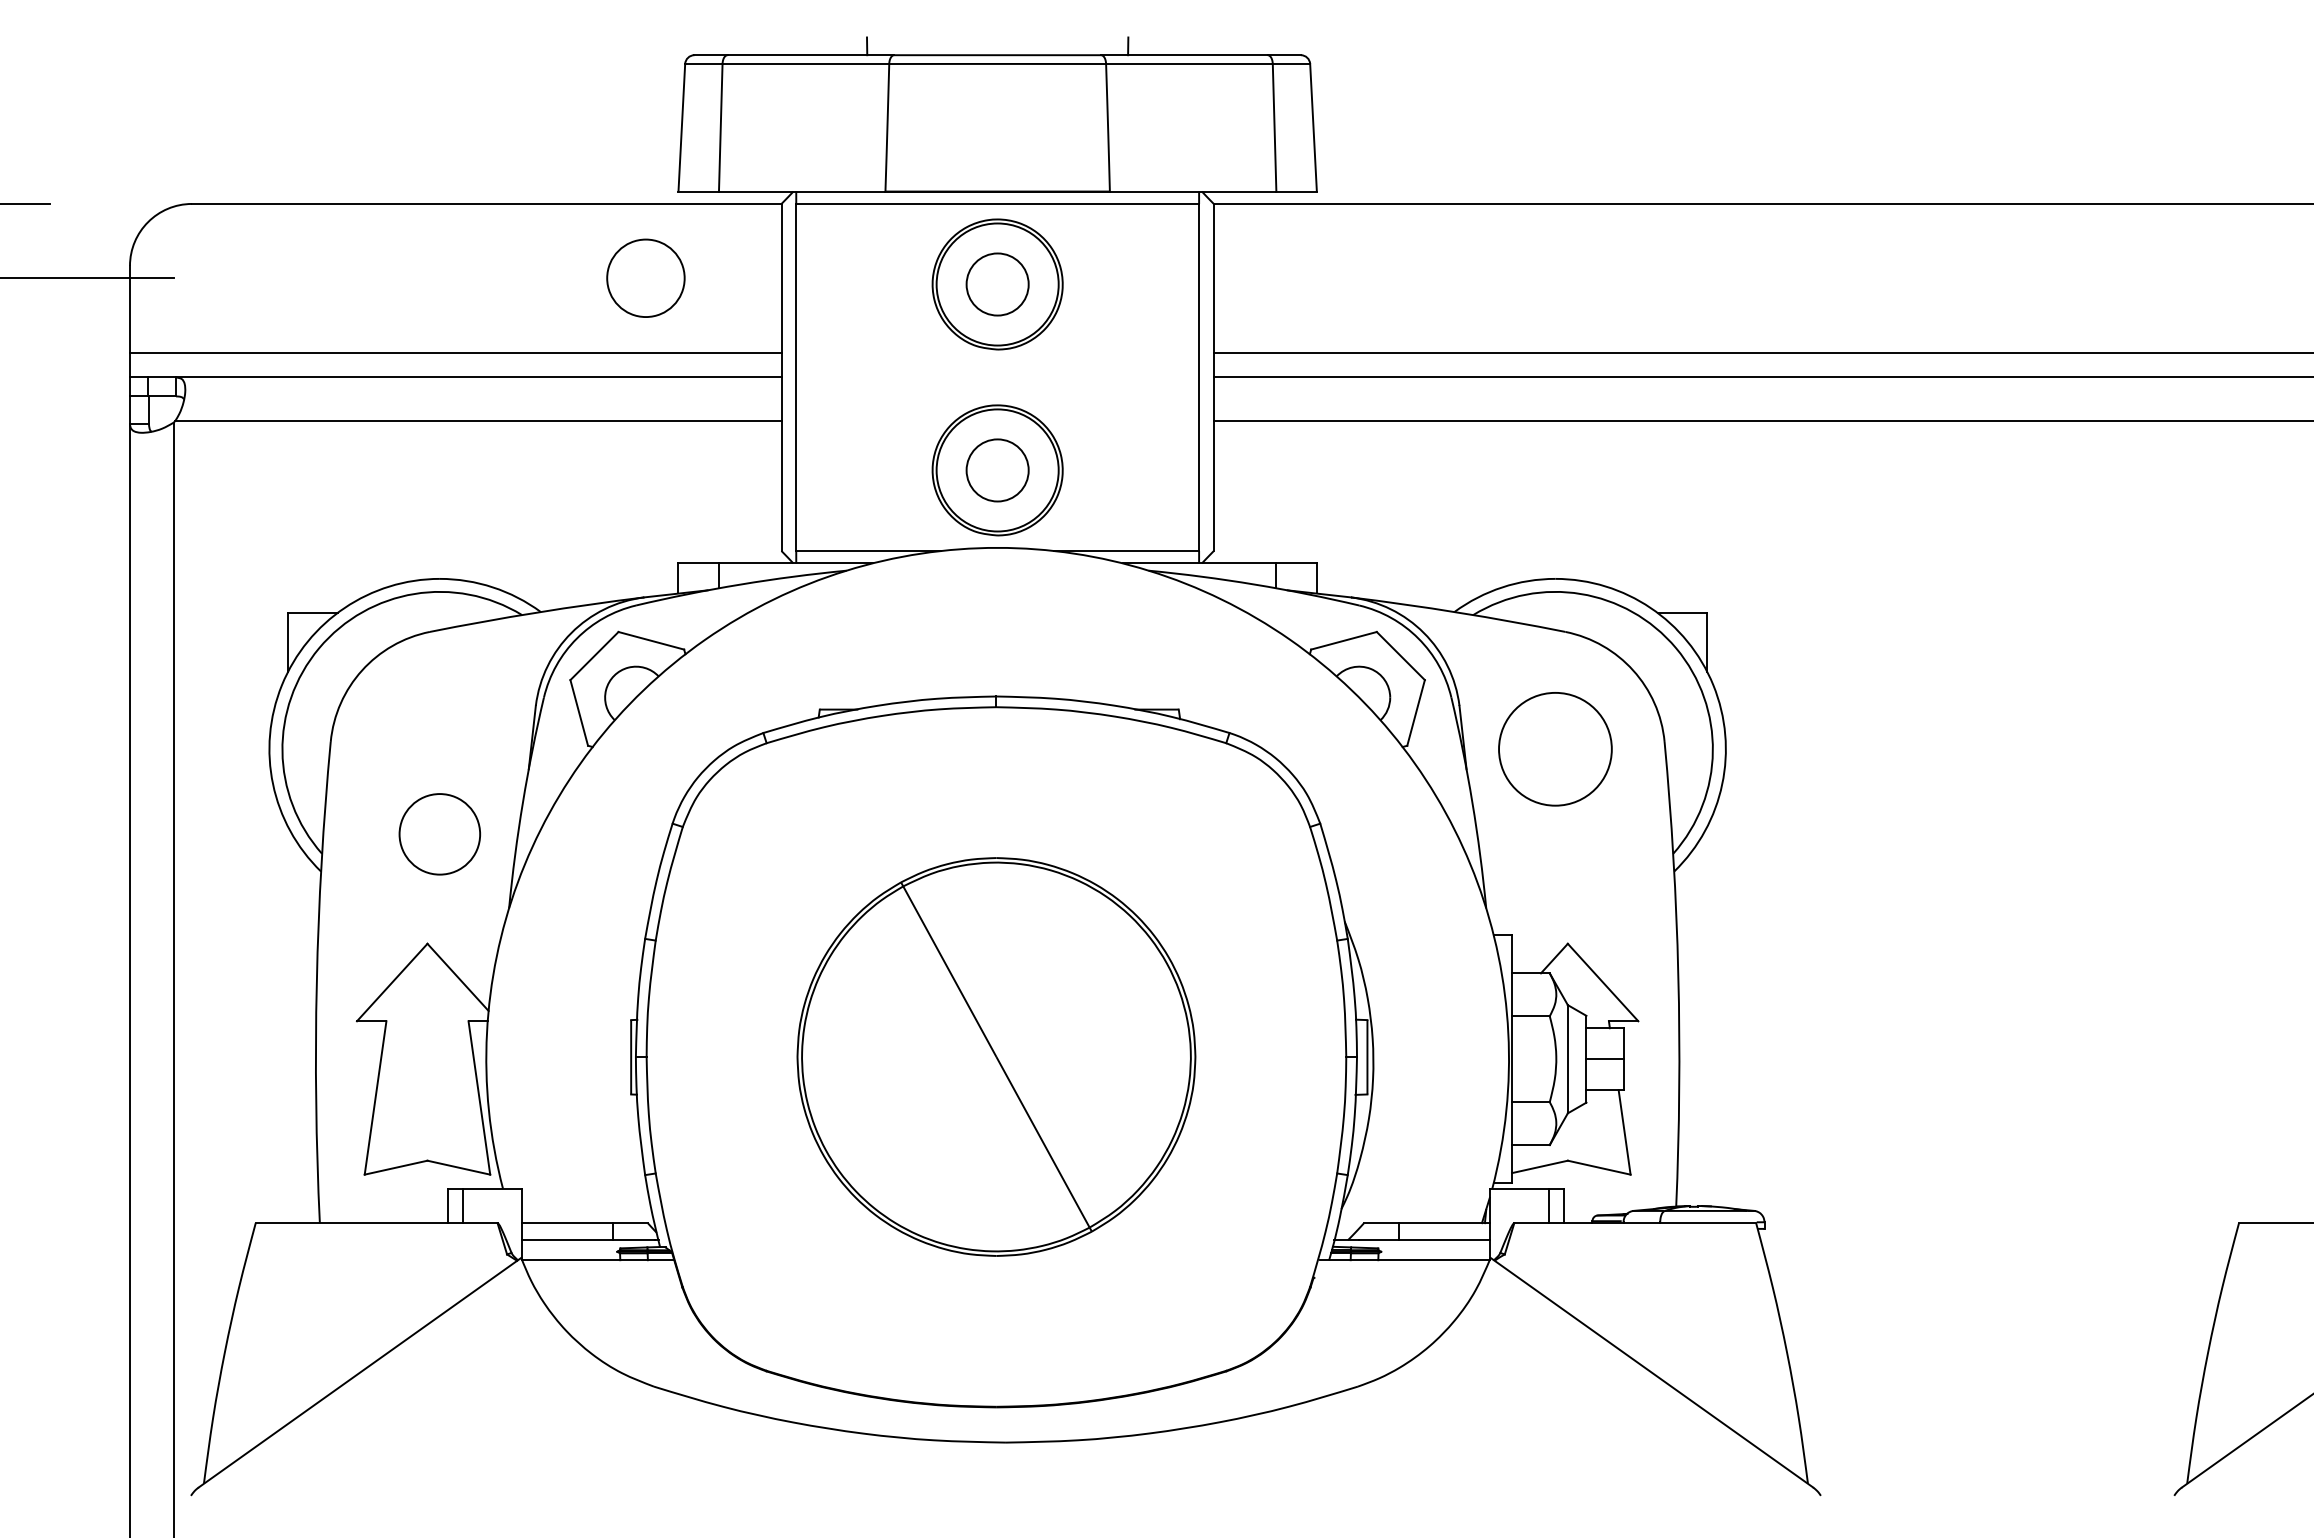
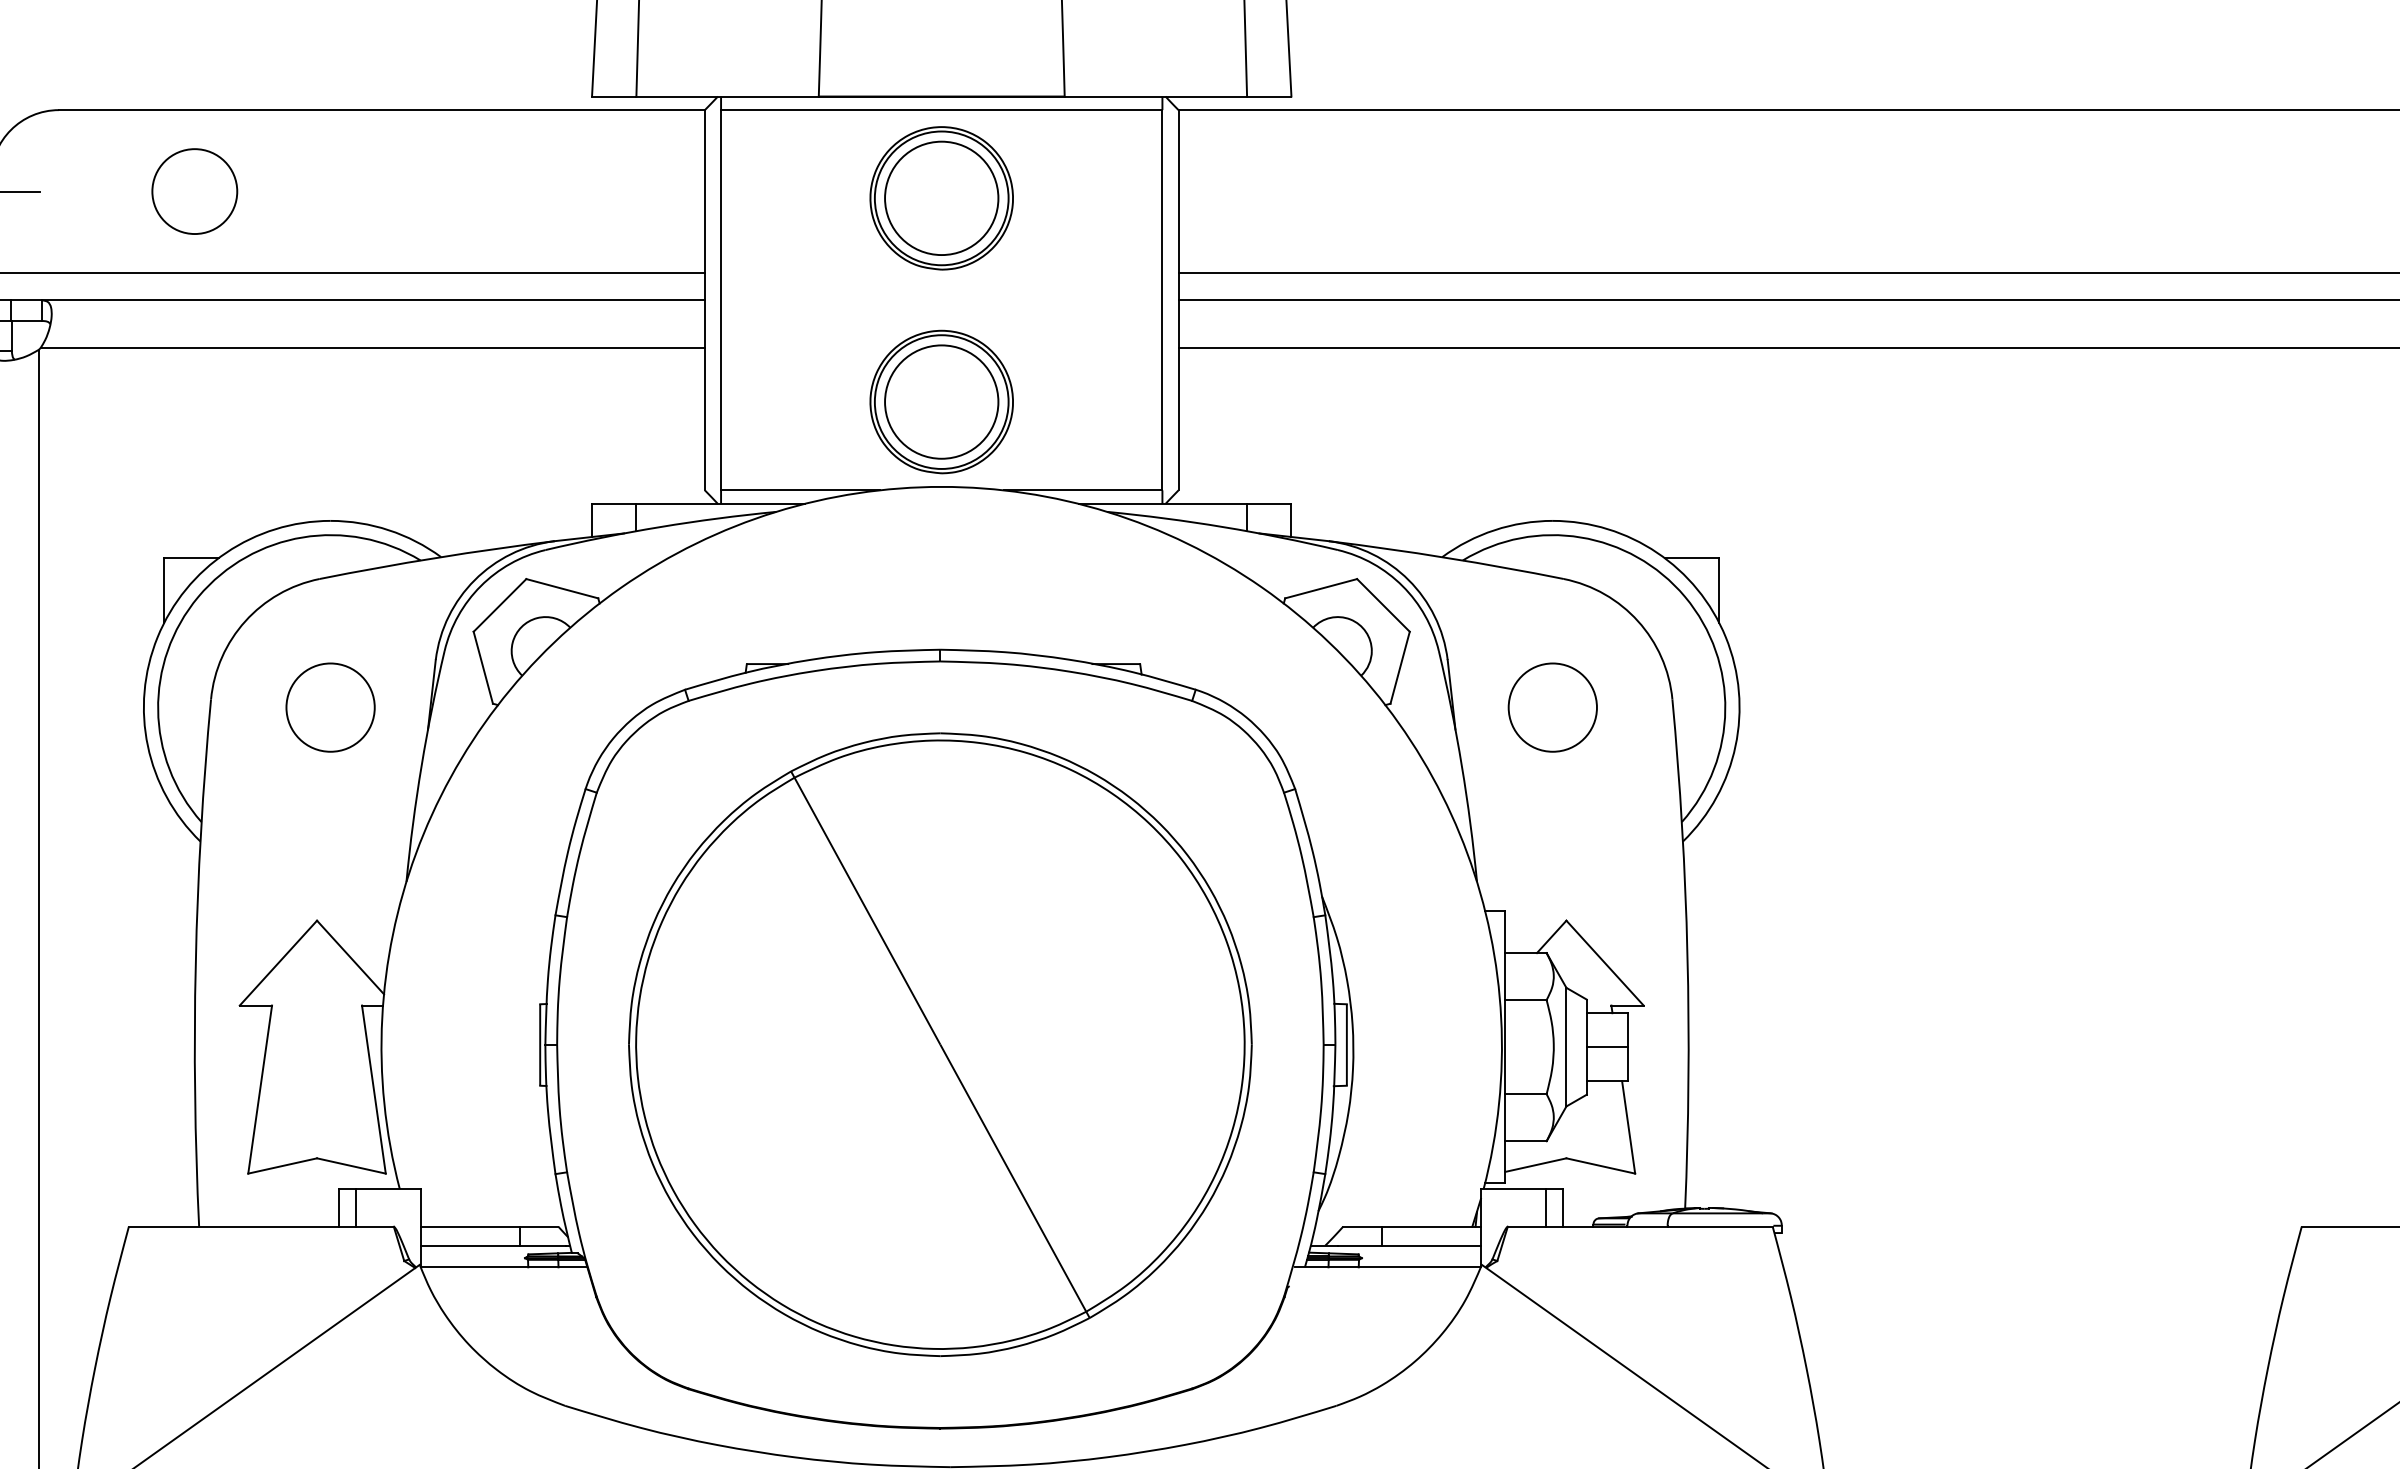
circle: (645, 277) -> (194, 190), moved
circle: (997, 284) -> (941, 198), size x1.67
circle: (997, 470) -> (941, 402), size x1.67
circle: (1555, 749) -> (1552, 707), size x0.71
circle: (439, 834) -> (330, 707), moved
part: (996, 1056) -> (940, 1044), size x1.43

